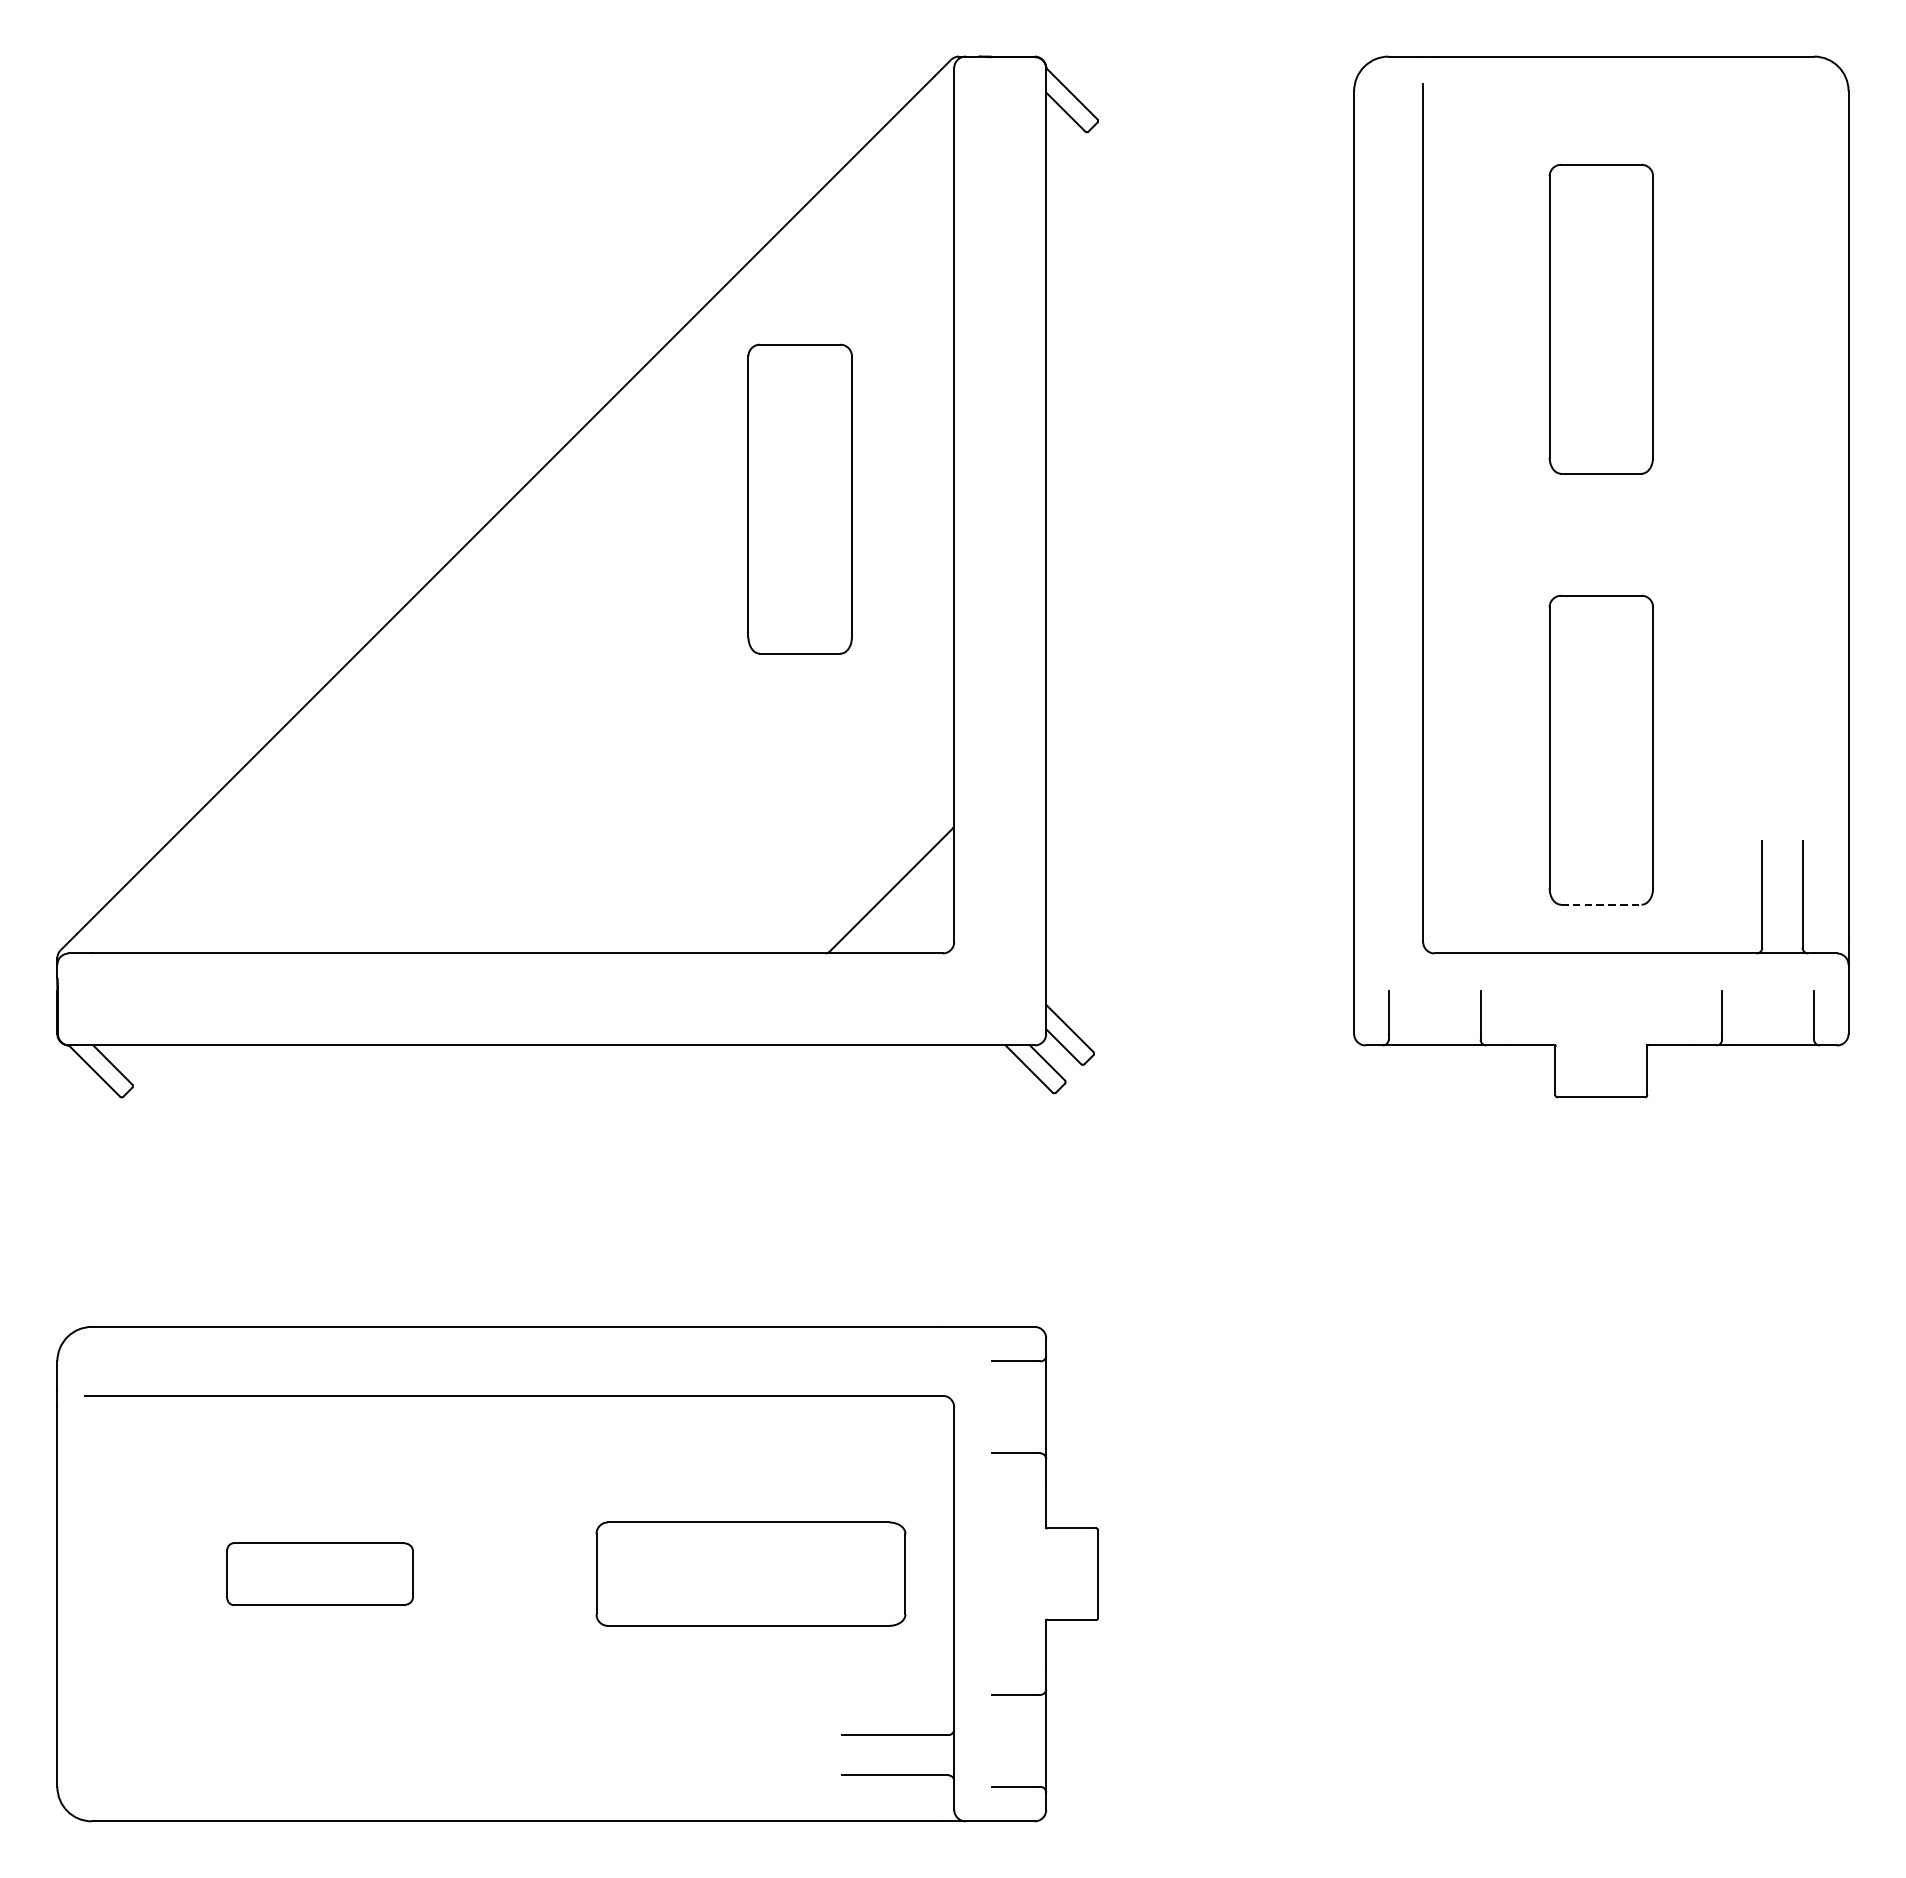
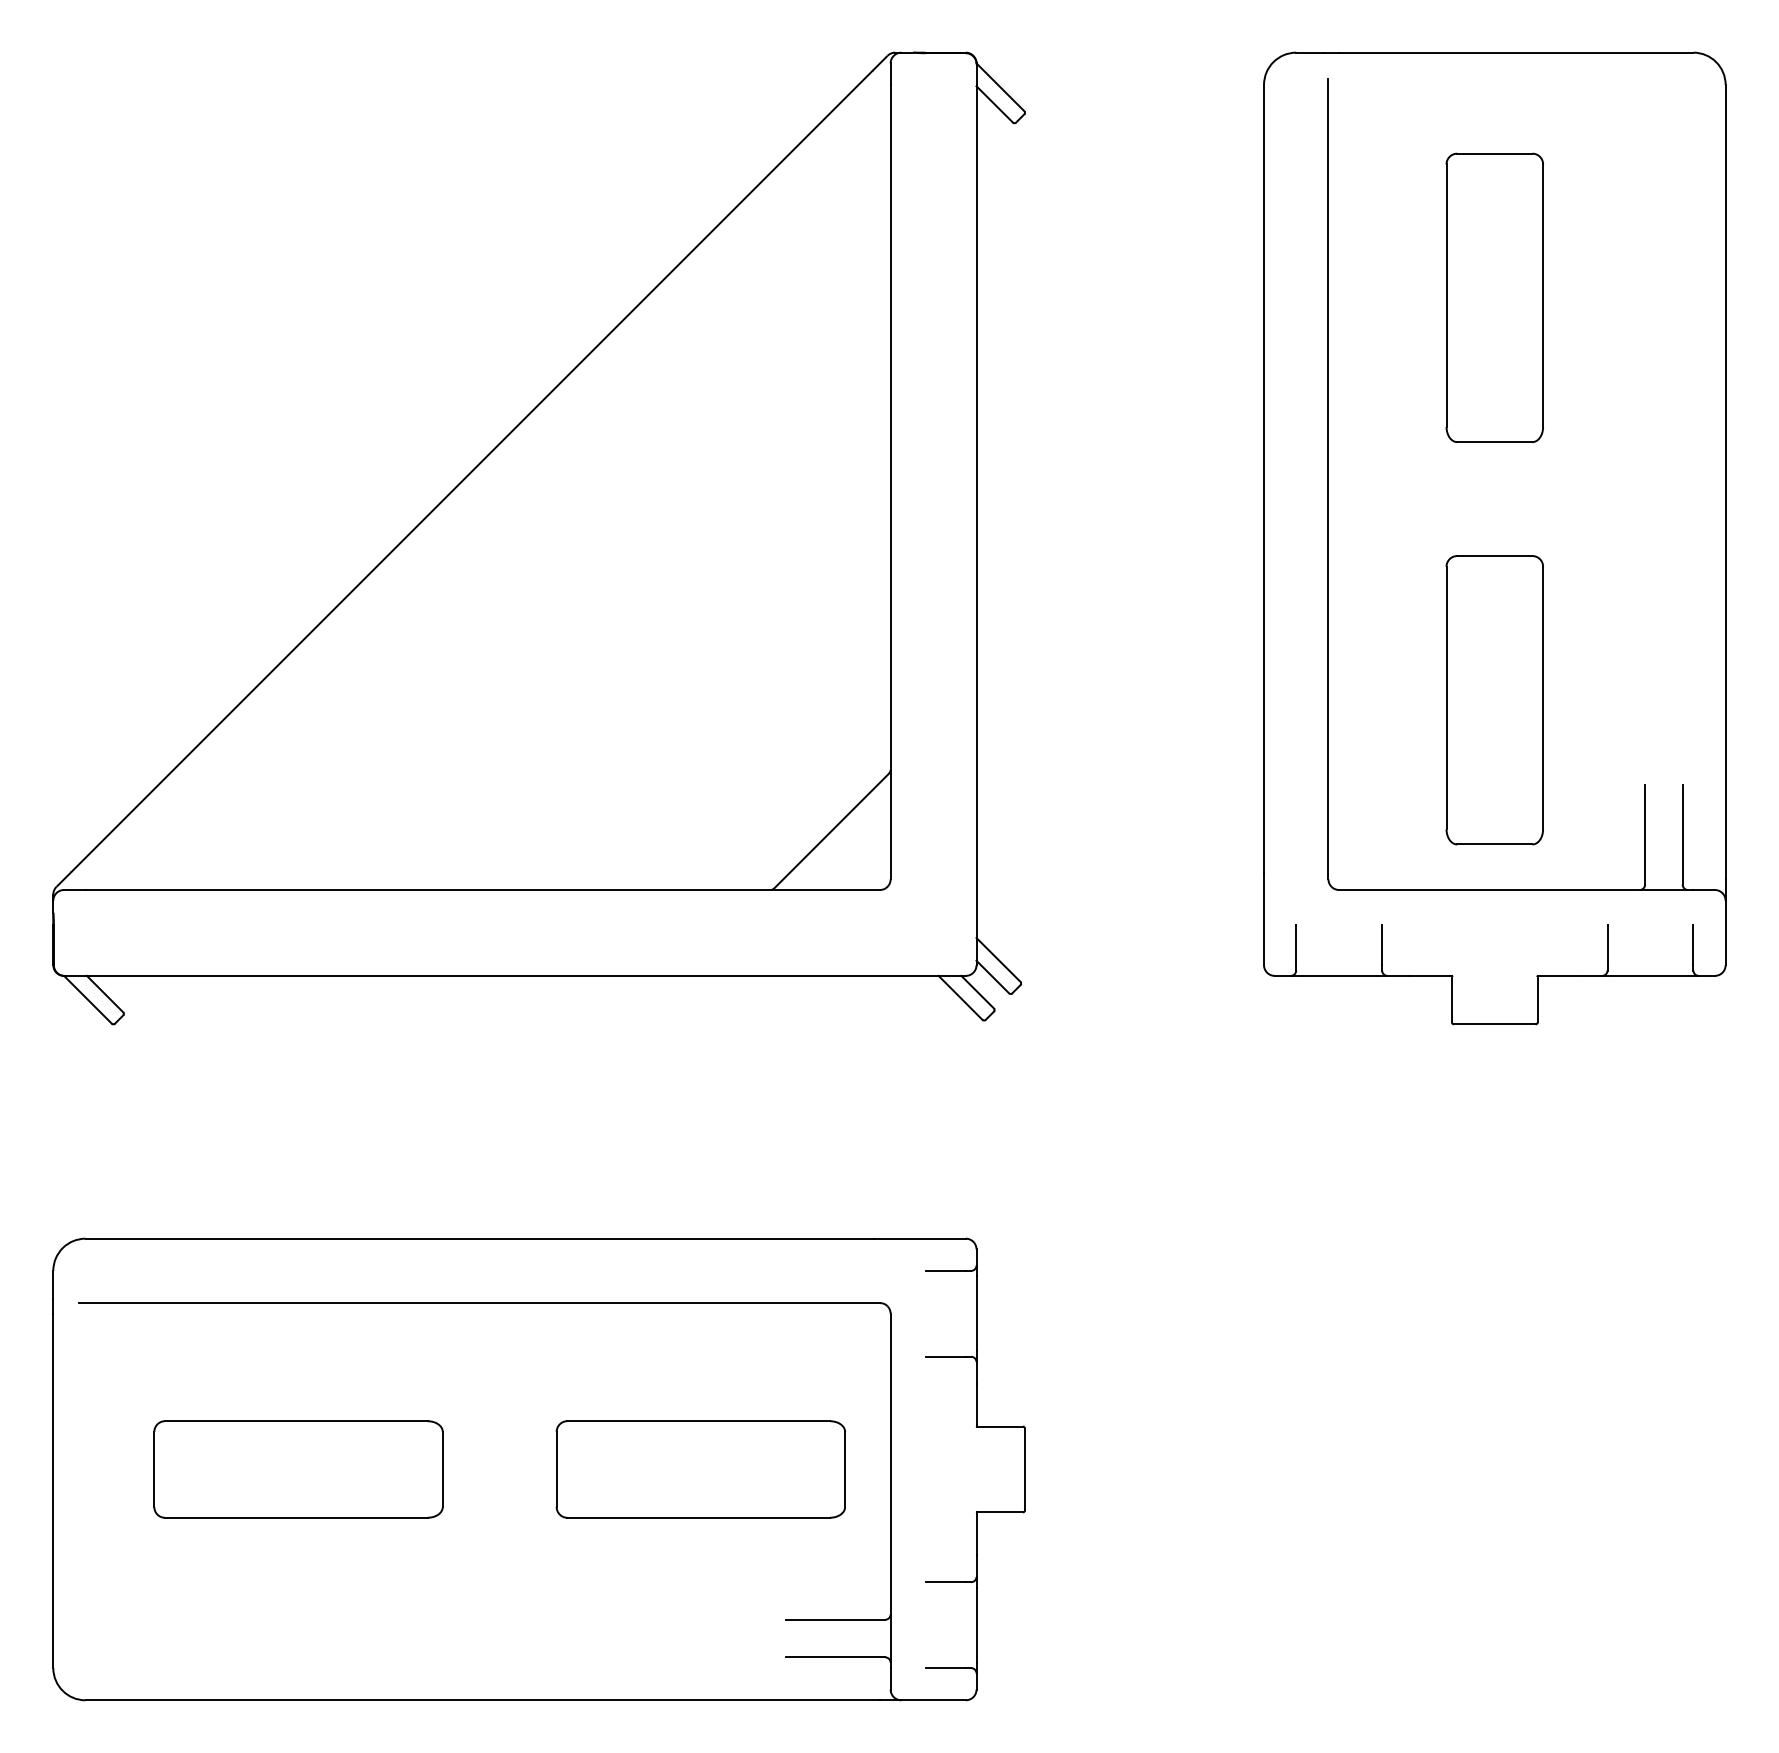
part: (799, 498) -> (746, 465), removed
line: (1601, 904) -> (1494, 844), dashed -> solid
part: (319, 1574) -> (298, 1469), size x1.67

